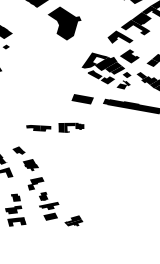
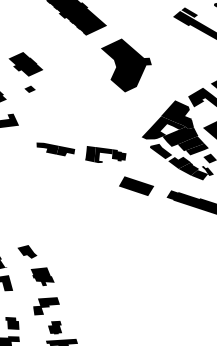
fill: (102, 49) -> (177, 113), added
fill: (113, 83) -> (187, 168), added
part: (55, 127) -> (81, 152), moved

